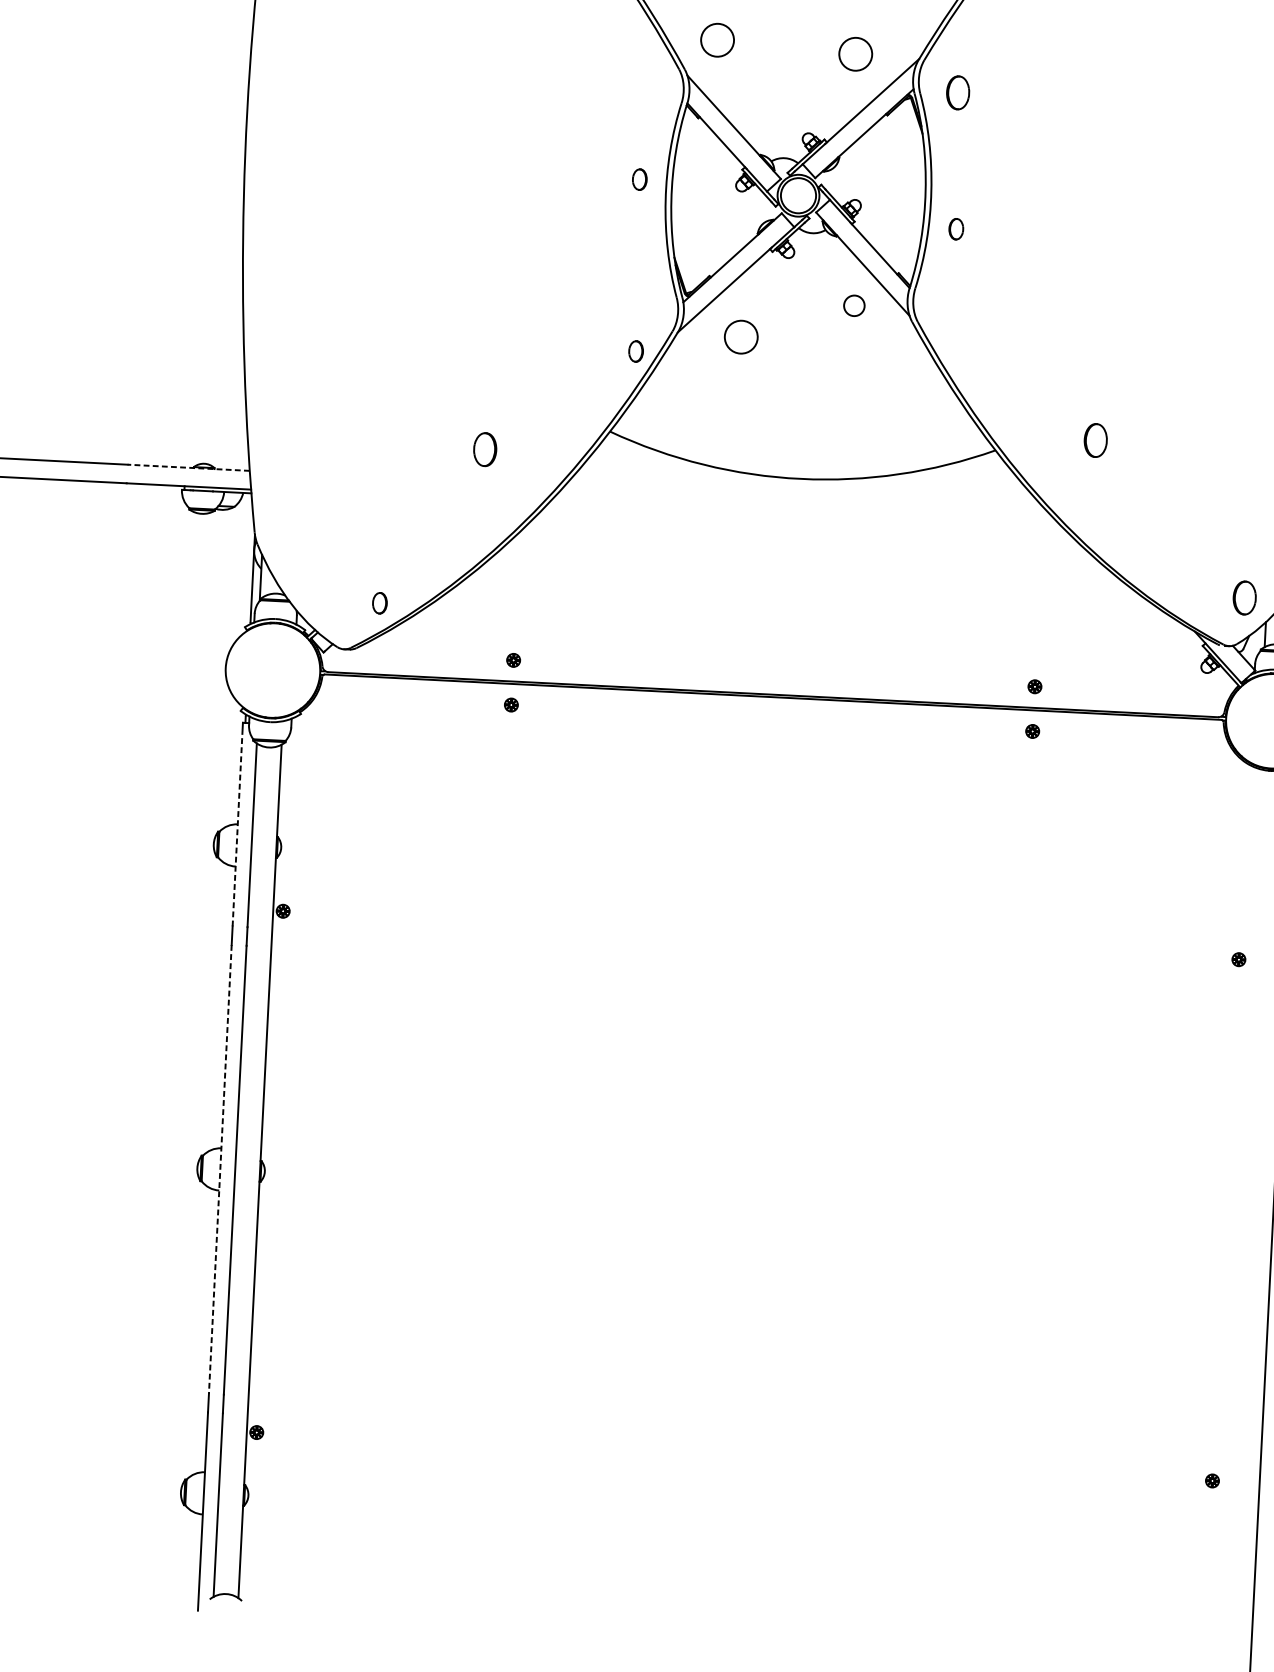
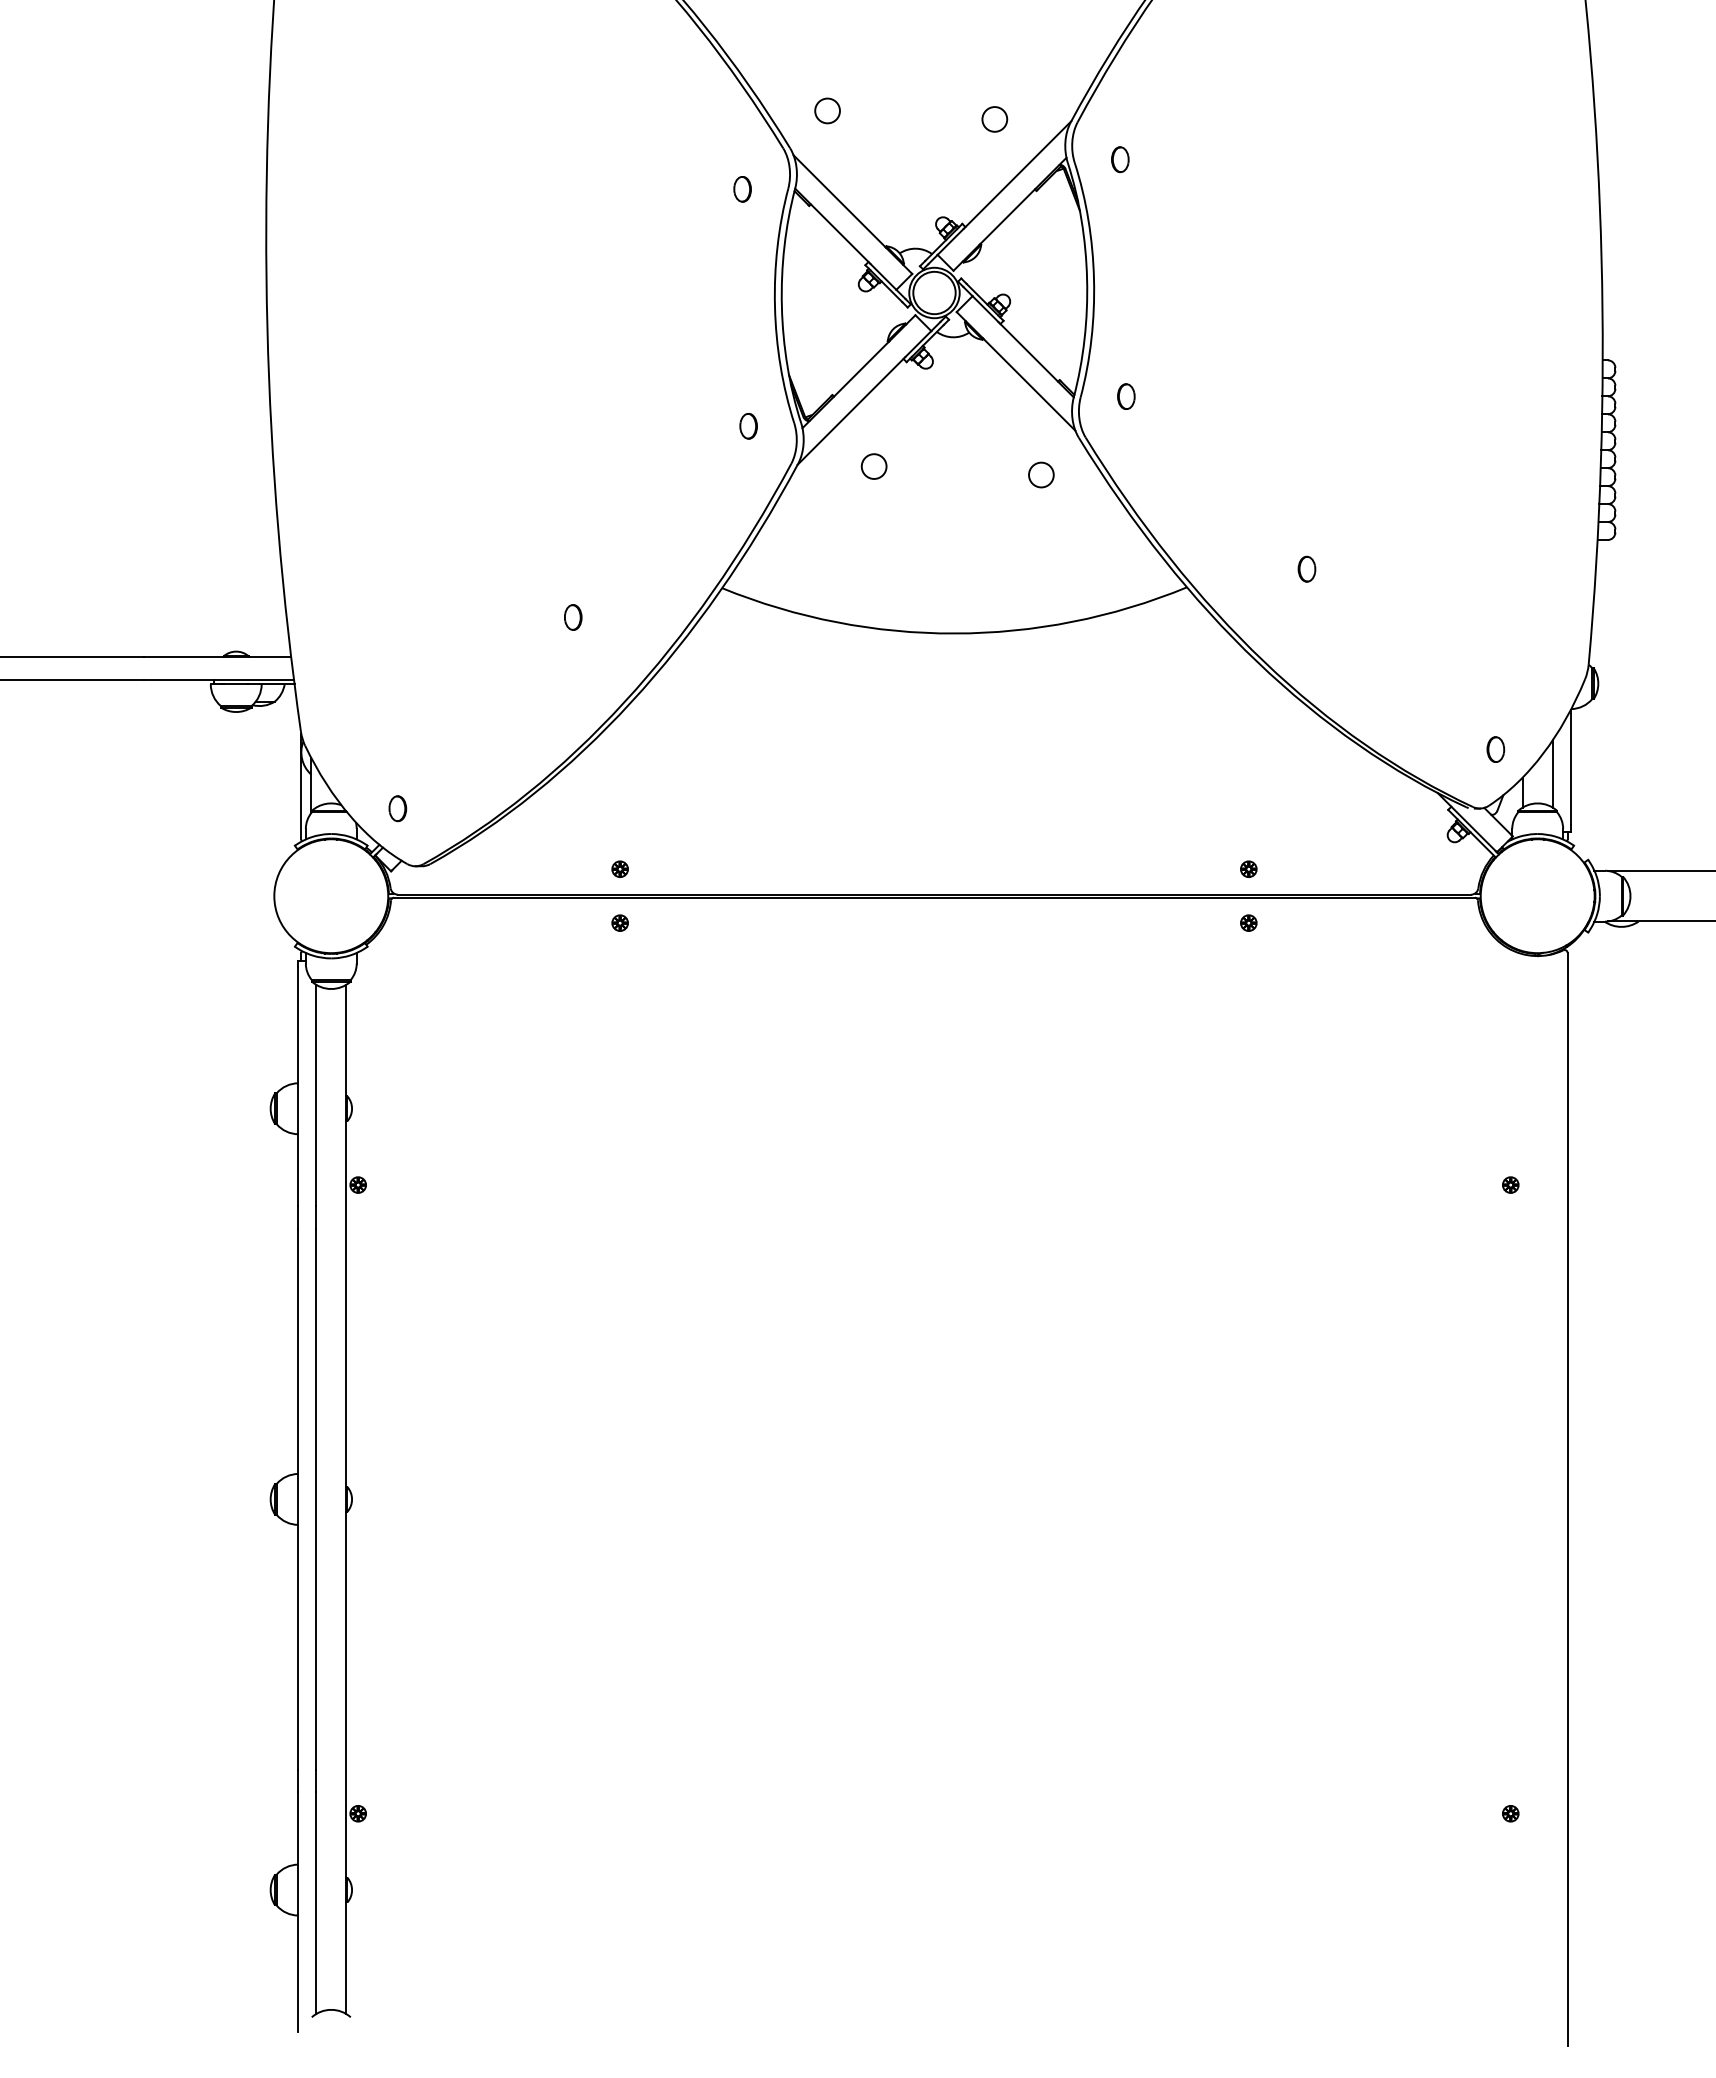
circle: (717, 39) -> (827, 110), size x0.62
circle: (855, 54) -> (994, 119), size x0.62
part: (958, 92) -> (1120, 159), size x0.62
part: (639, 179) -> (742, 189), moved
part: (956, 229) -> (1126, 396), moved
circle: (854, 305) -> (1041, 474), moved
circle: (740, 337) -> (873, 466), size x0.62
part: (635, 351) -> (748, 426), moved
part: (1095, 439) -> (1306, 568), size x0.62
part: (485, 449) -> (573, 617), size x0.62
line: (188, 467) -> (217, 657), dashed -> solid
part: (1244, 597) -> (1495, 749), size x0.62
part: (379, 603) -> (397, 808), moved
line: (237, 827) -> (298, 1086), dashed -> solid
line: (220, 1169) -> (298, 1499), dashed -> solid

